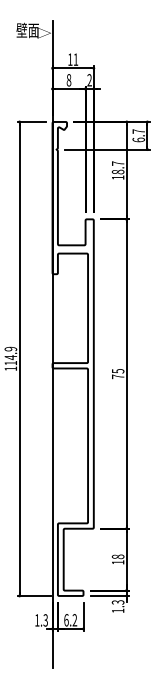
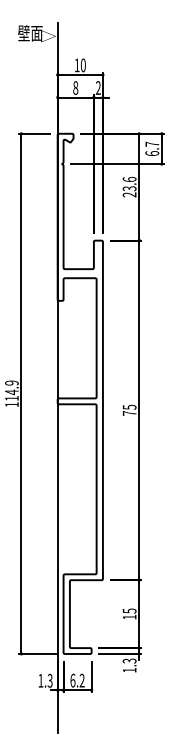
text: (75, 59) -> (82, 65), 11 -> 10
text: (117, 170) -> (128, 187), 18.7 -> 23.6
text: (117, 556) -> (128, 610), 18 -> 15

